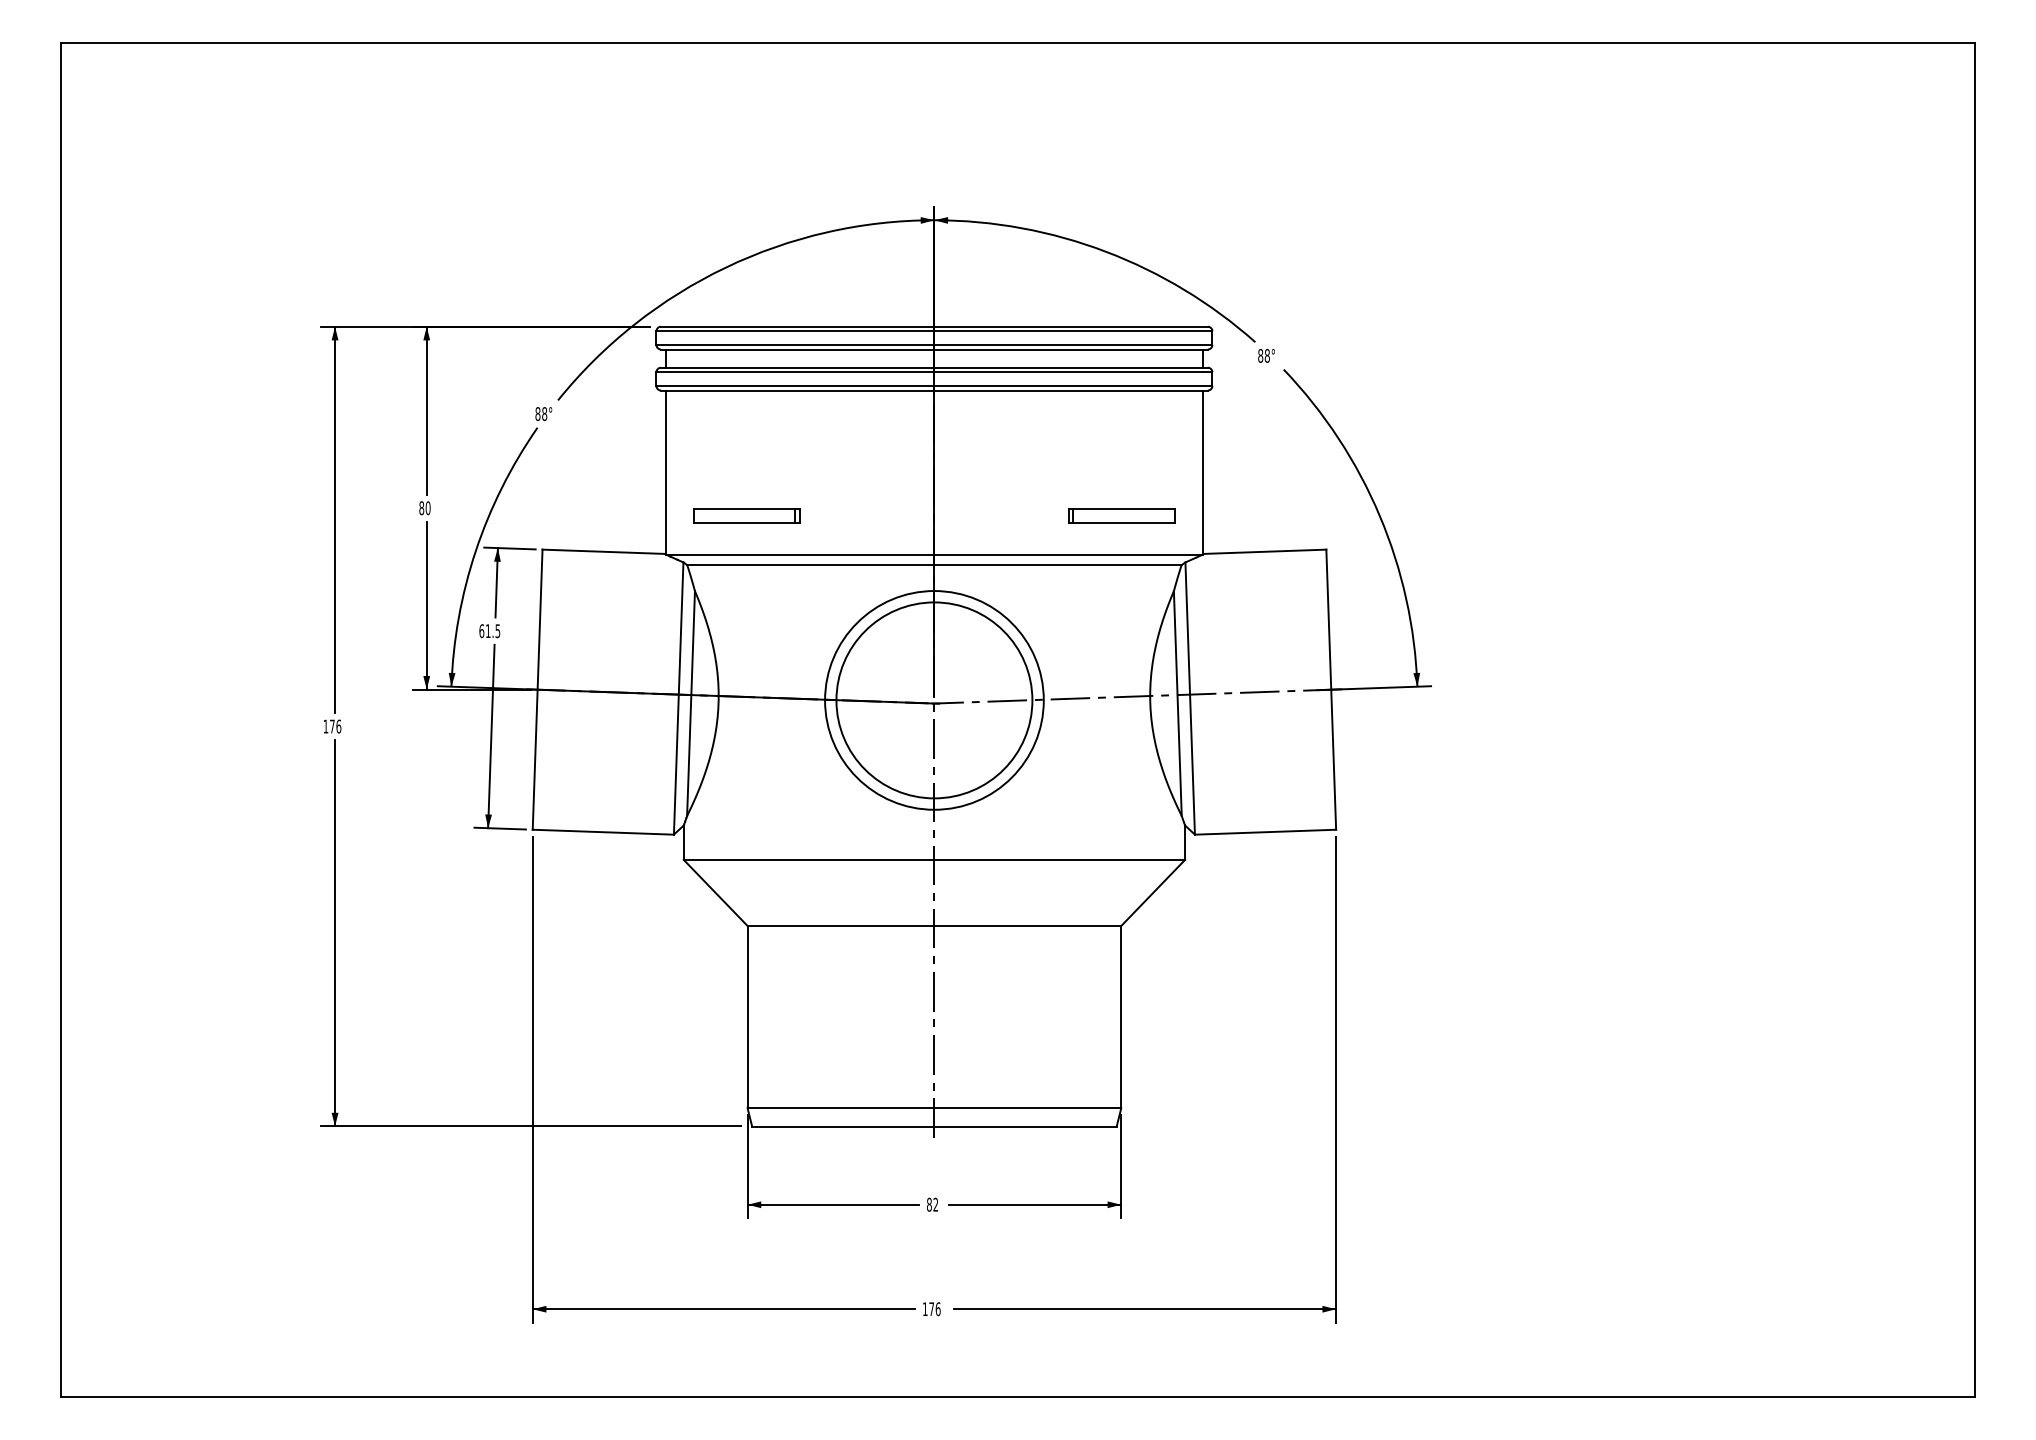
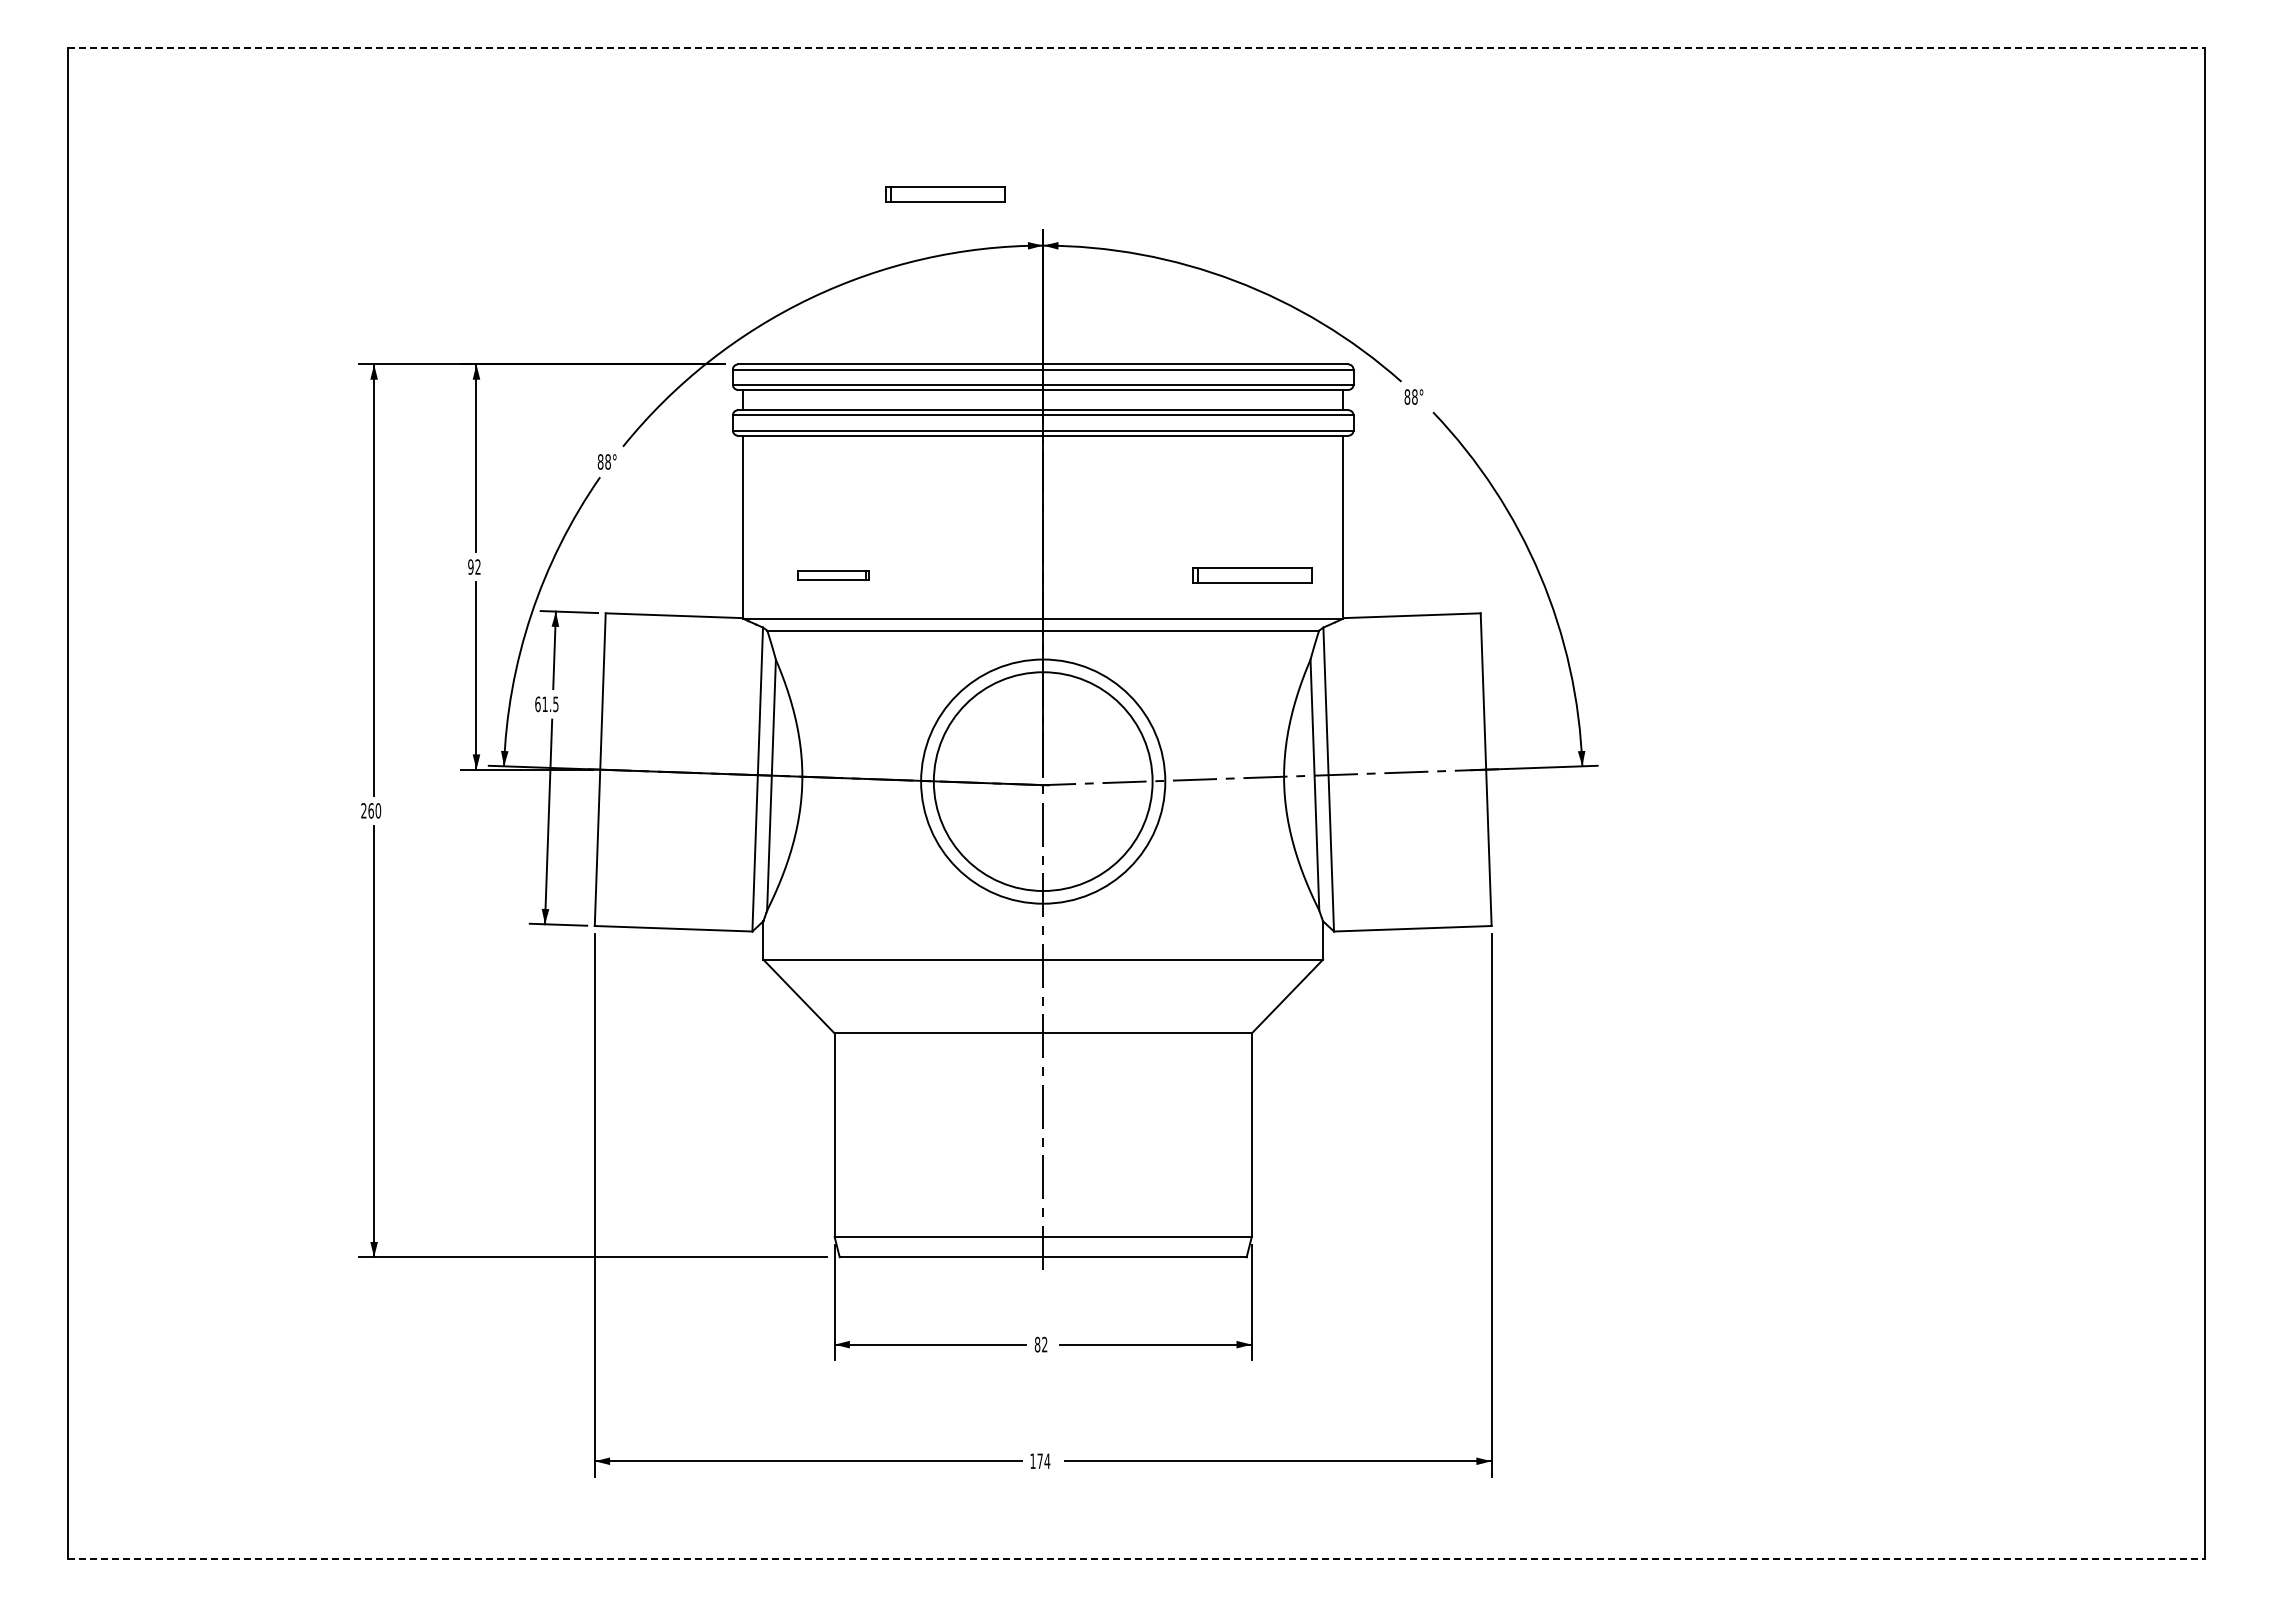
line: (1018, 43) -> (1136, 48), solid -> dashed
part: (846, 174) -> (945, 194), added
text: (424, 507) -> (474, 566), 80 -> 92
part: (746, 515) -> (833, 575), size x0.6
text: (332, 726) -> (371, 810), 176 -> 260
text: (938, 1309) -> (1047, 1461), 176 -> 174
line: (1018, 1396) -> (1136, 1558), solid -> dashed

